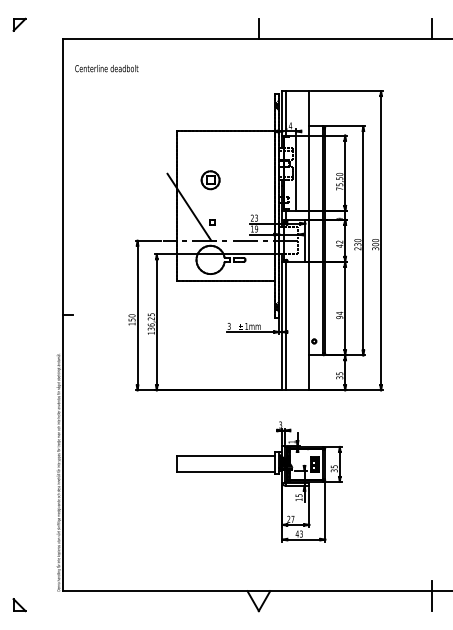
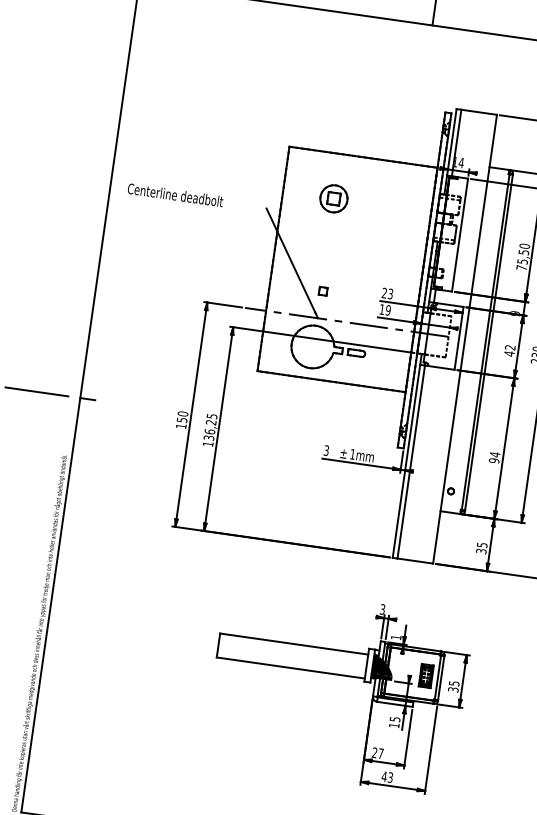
text: (106, 68) -> (175, 194), moved
part: (210, 180) -> (333, 199), moved
line: (34, 315) -> (36, 392), added

